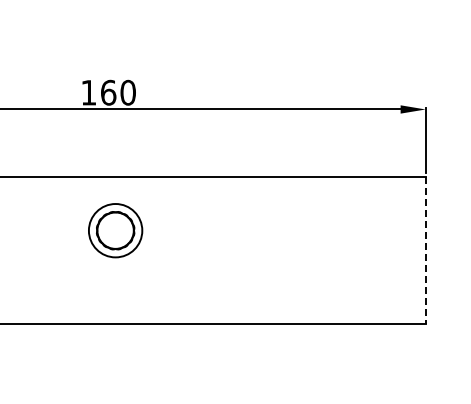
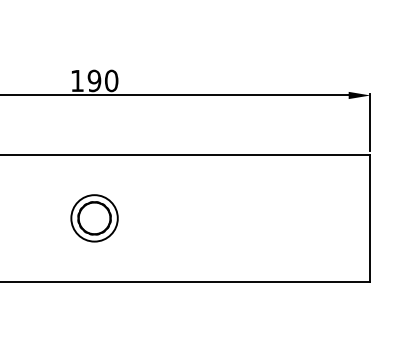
text: (108, 92) -> (94, 80), 160 -> 190
part: (115, 230) -> (94, 218), moved
line: (425, 251) -> (370, 219), dashed -> solid

